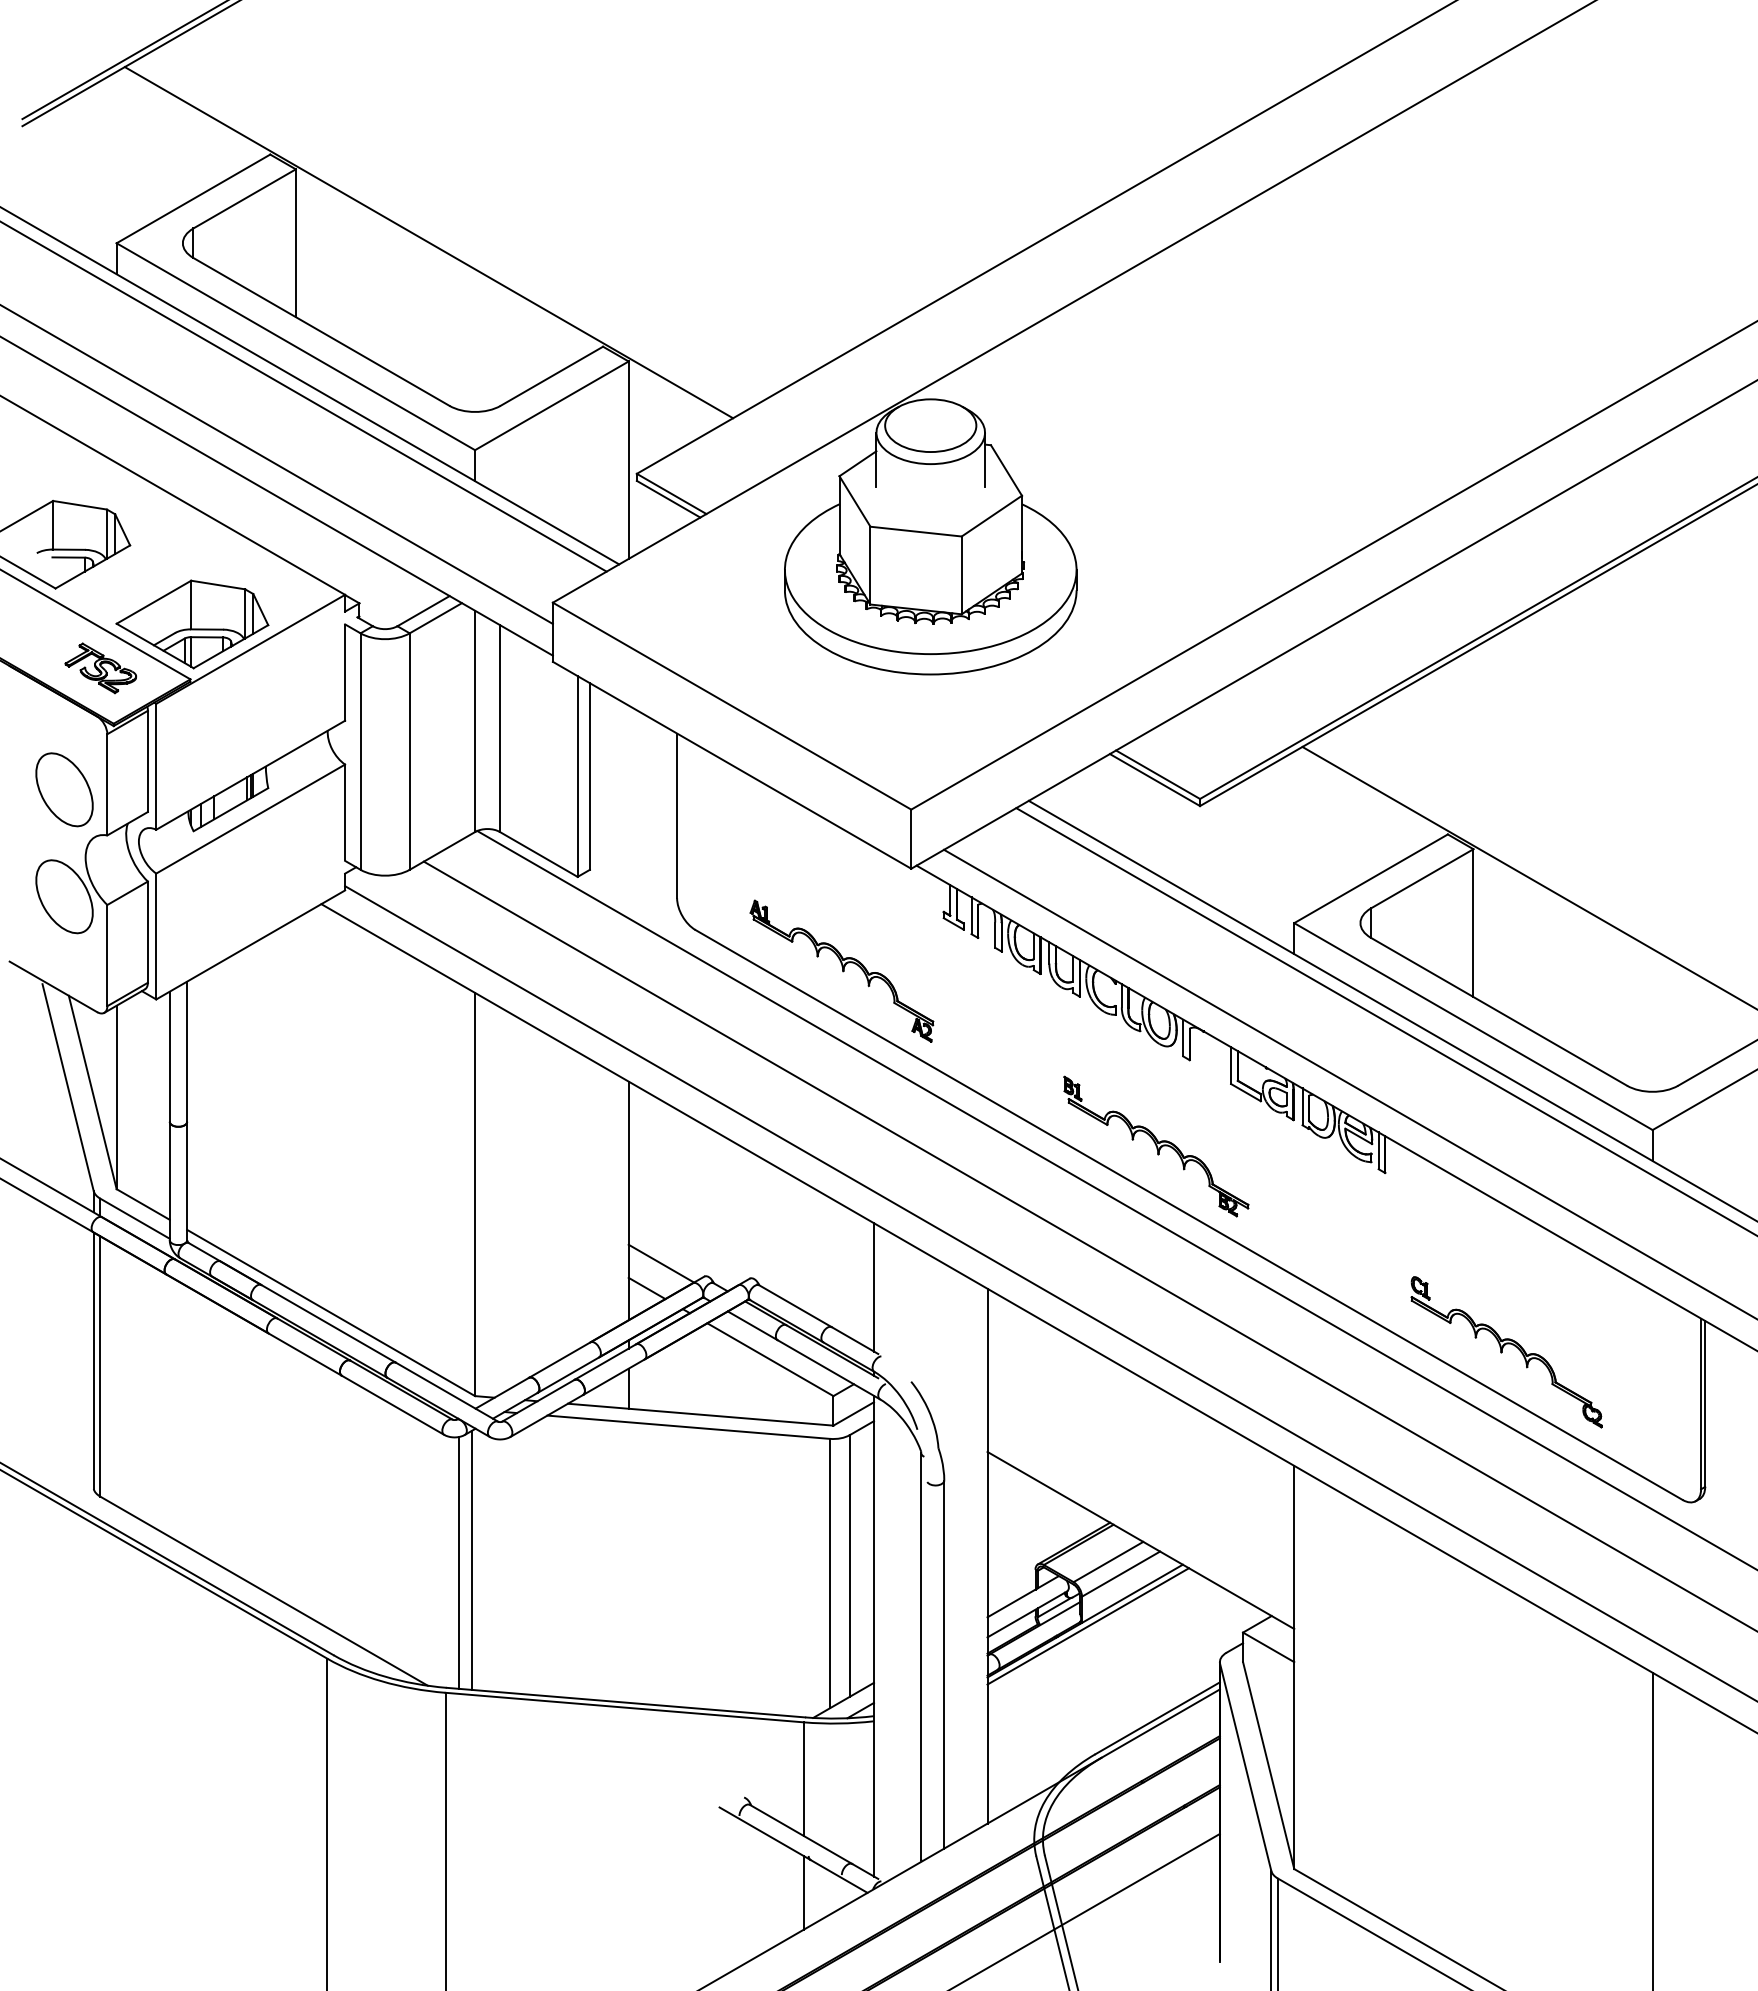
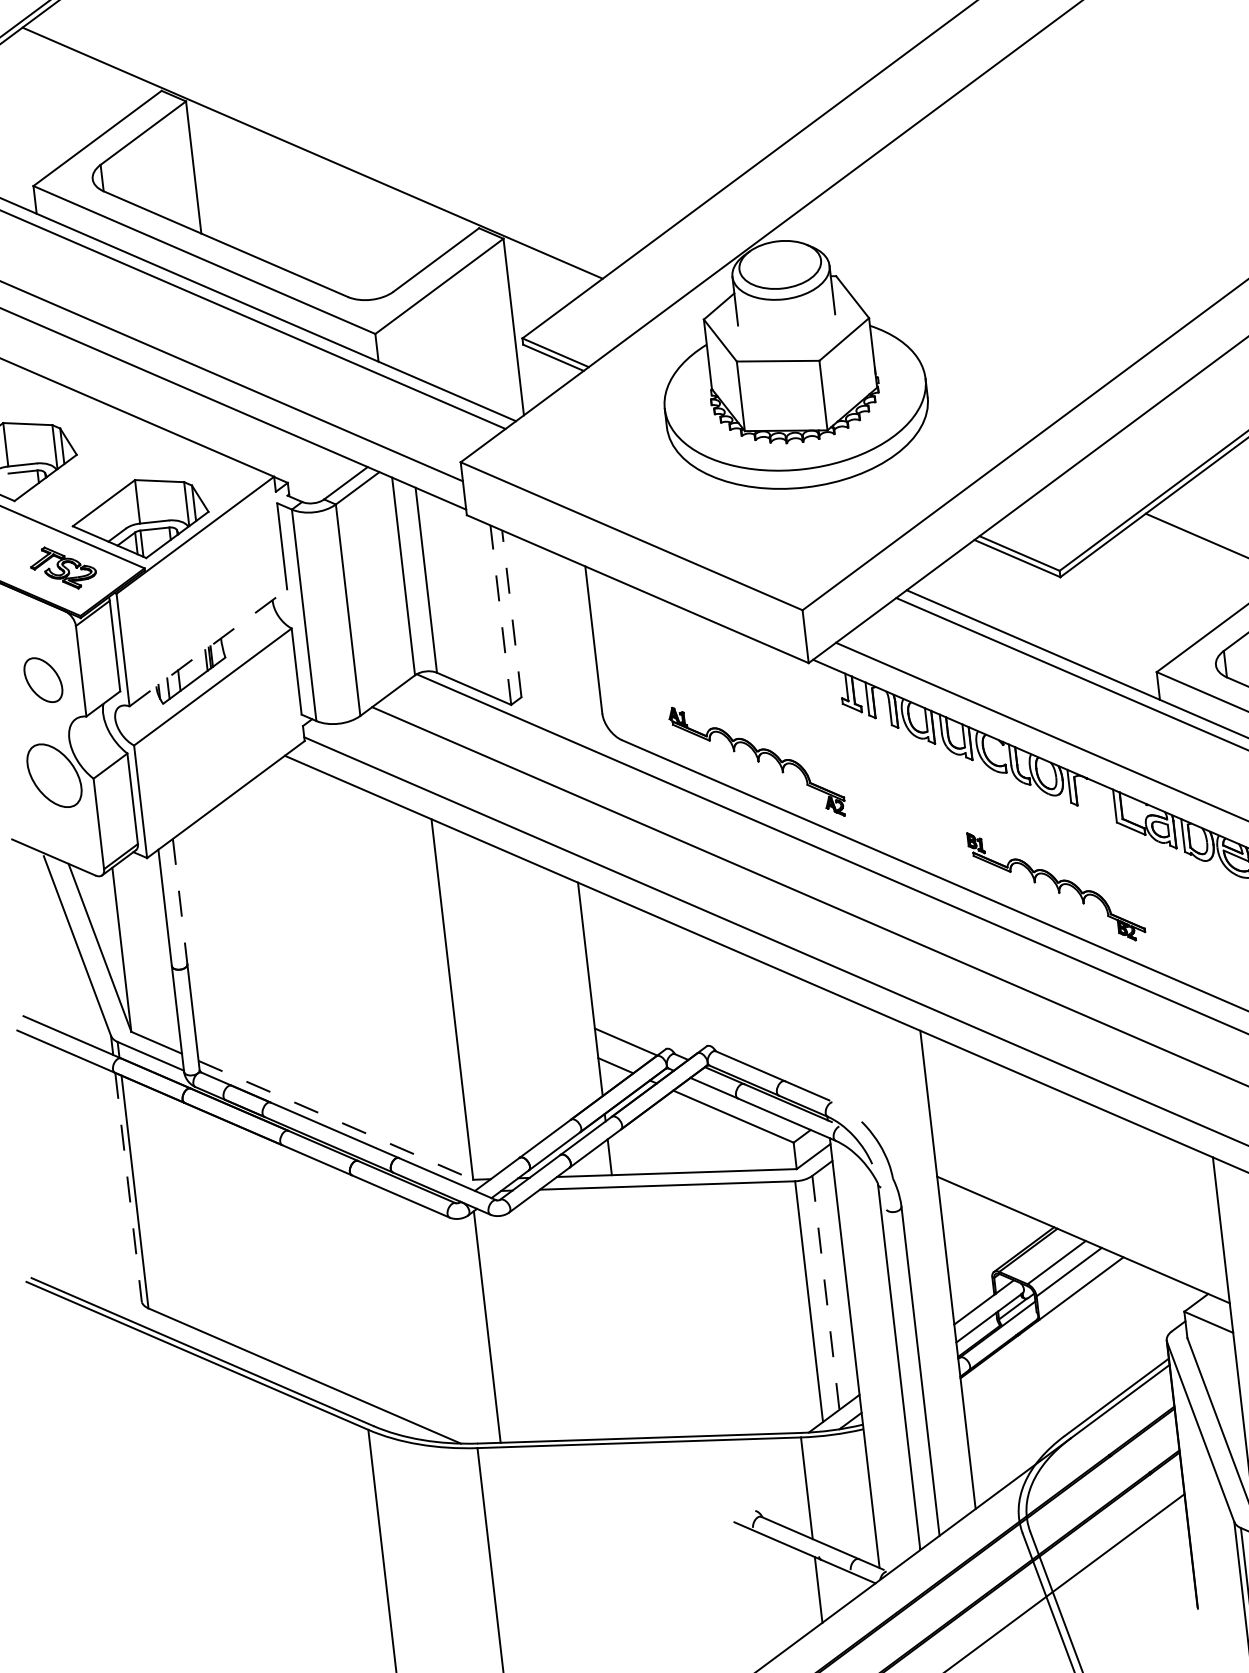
line: (251, 775) -> (209, 647), solid -> dashed
line: (577, 776) -> (500, 615), solid -> dashed
line: (589, 776) -> (511, 613), solid -> dashed
part: (64, 789) -> (43, 679), size x0.7
line: (187, 1052) -> (180, 902), solid -> dashed
line: (873, 1287) -> (818, 1041), removed
line: (331, 1313) -> (336, 1120), solid -> dashed
line: (93, 1361) -> (128, 1188), solid -> dashed
line: (458, 1562) -> (475, 1330), removed
line: (849, 1565) -> (825, 1292), solid -> dashed
line: (1087, 1626) -> (1044, 1322), removed

